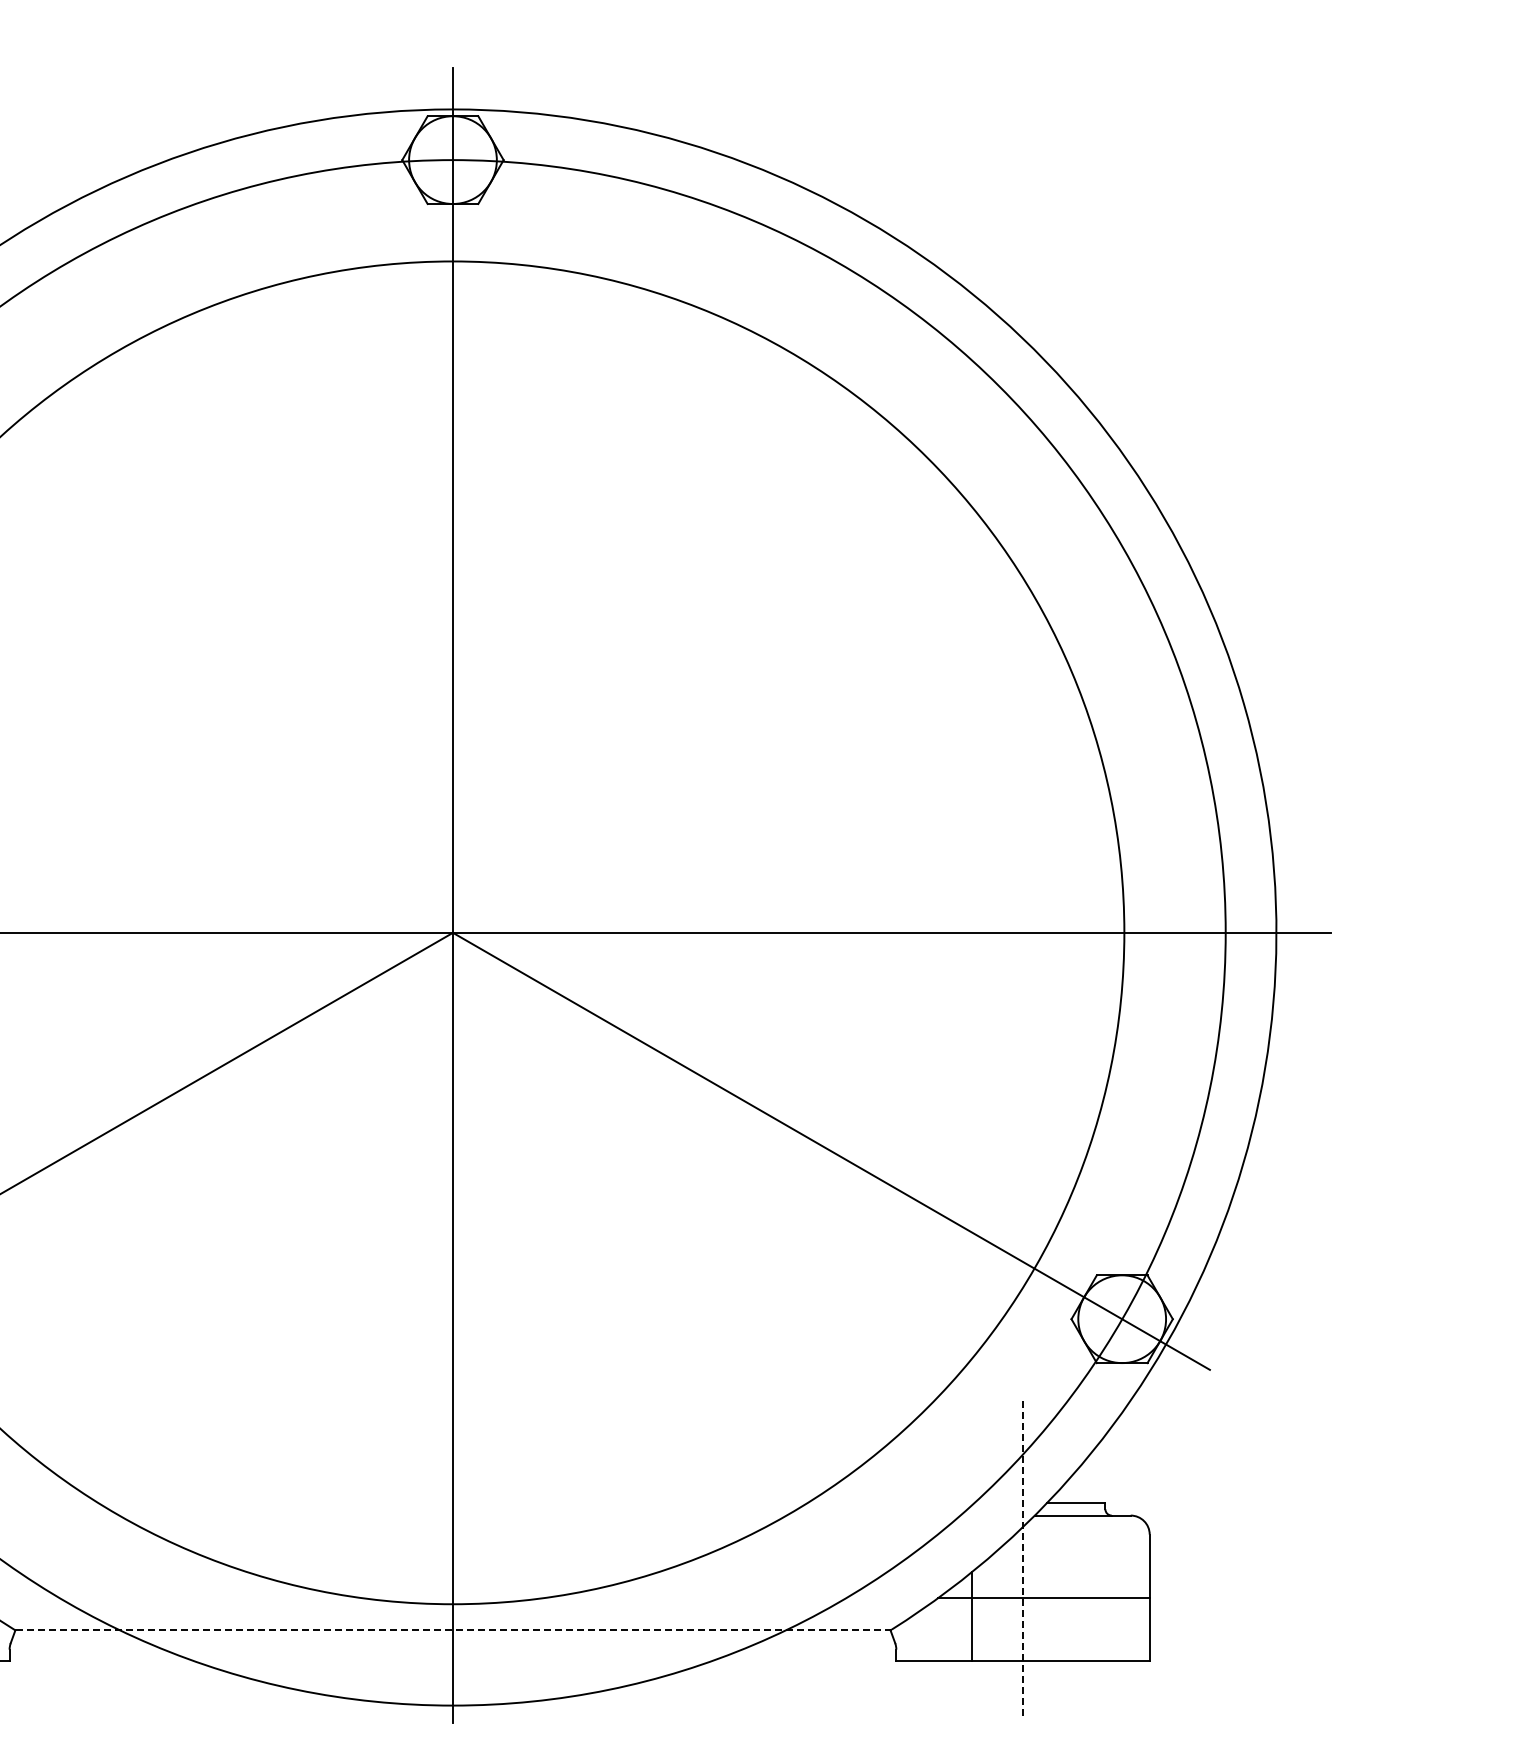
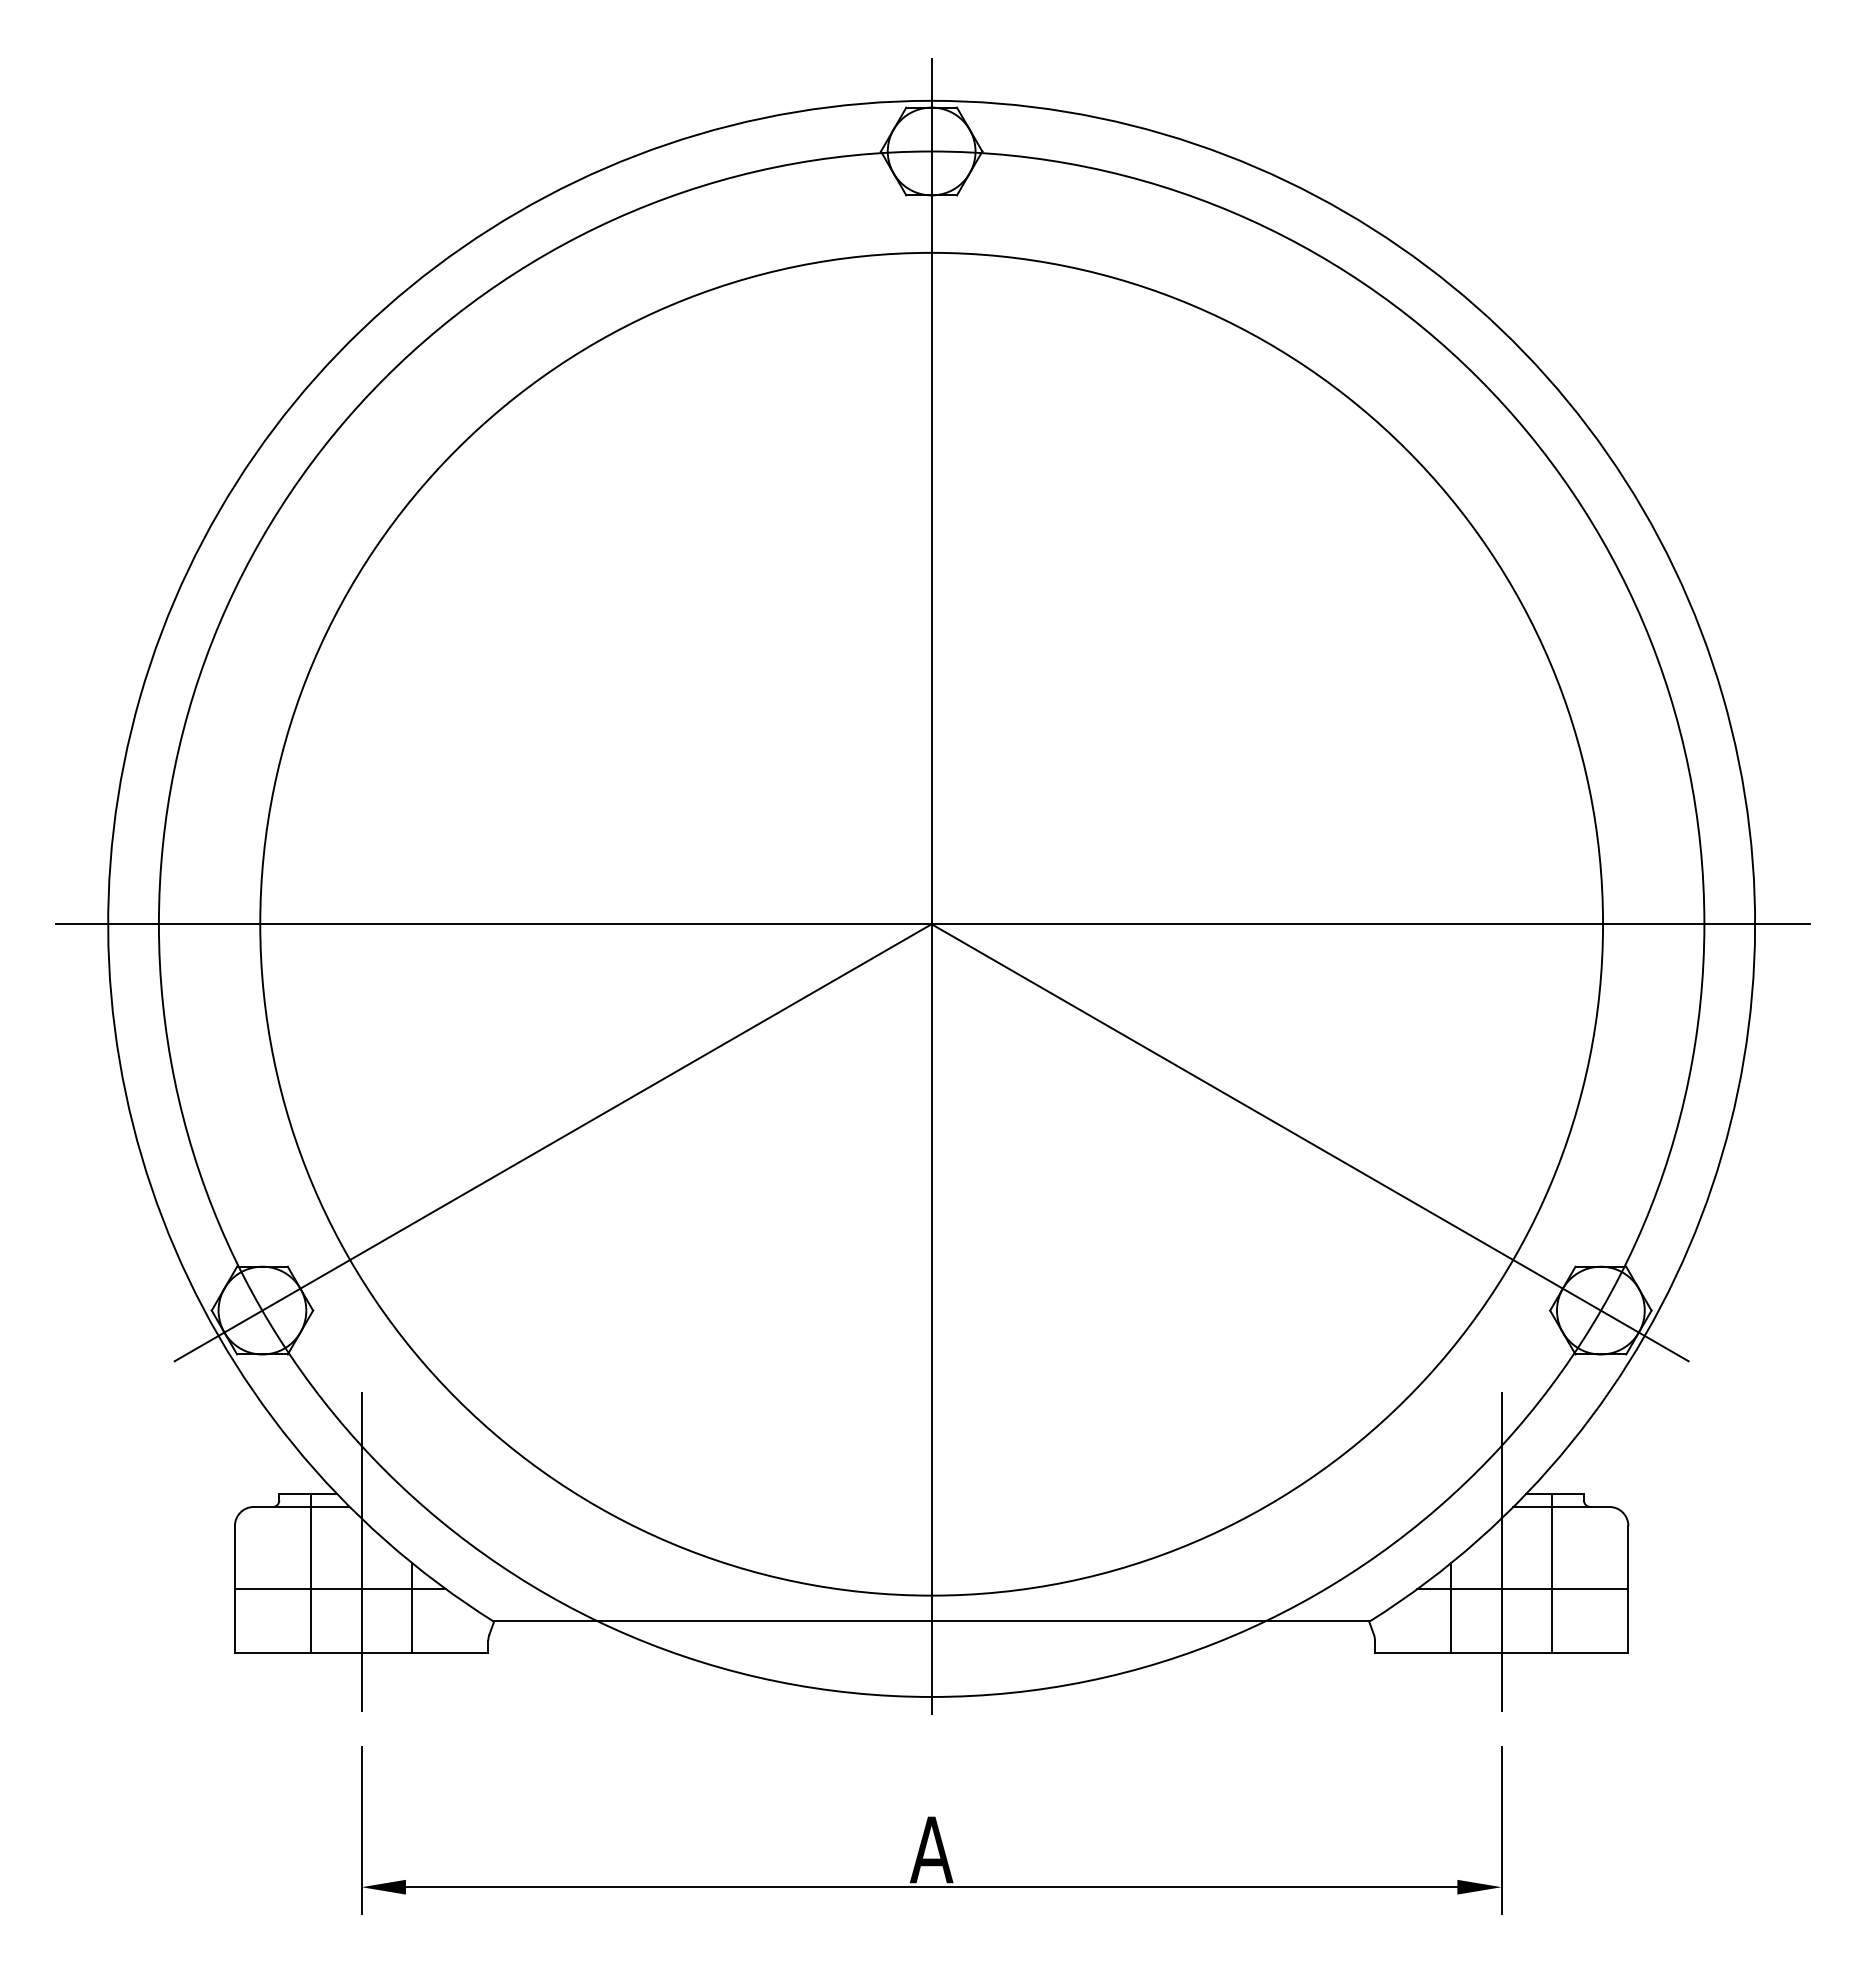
line: (1022, 1561) -> (1501, 1552), dashed -> solid
line: (1073, 1582) -> (1552, 1573), added
line: (453, 1629) -> (932, 1620), dashed -> solid

